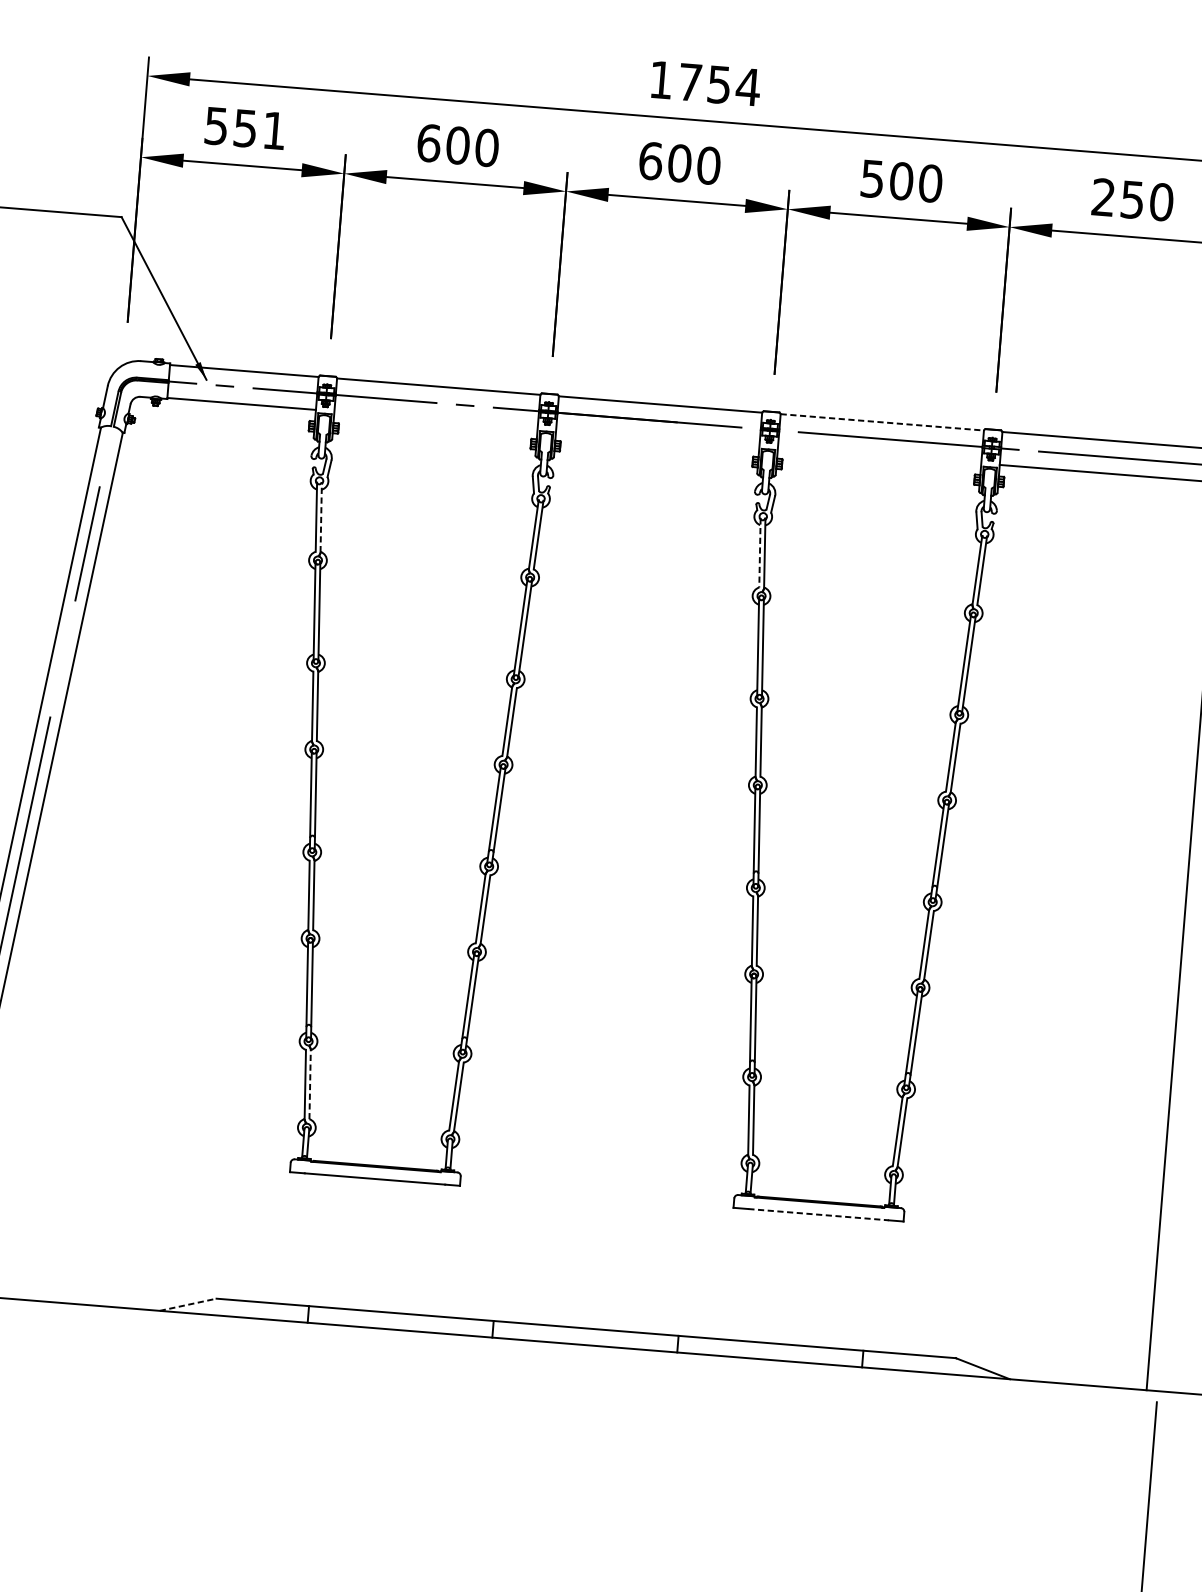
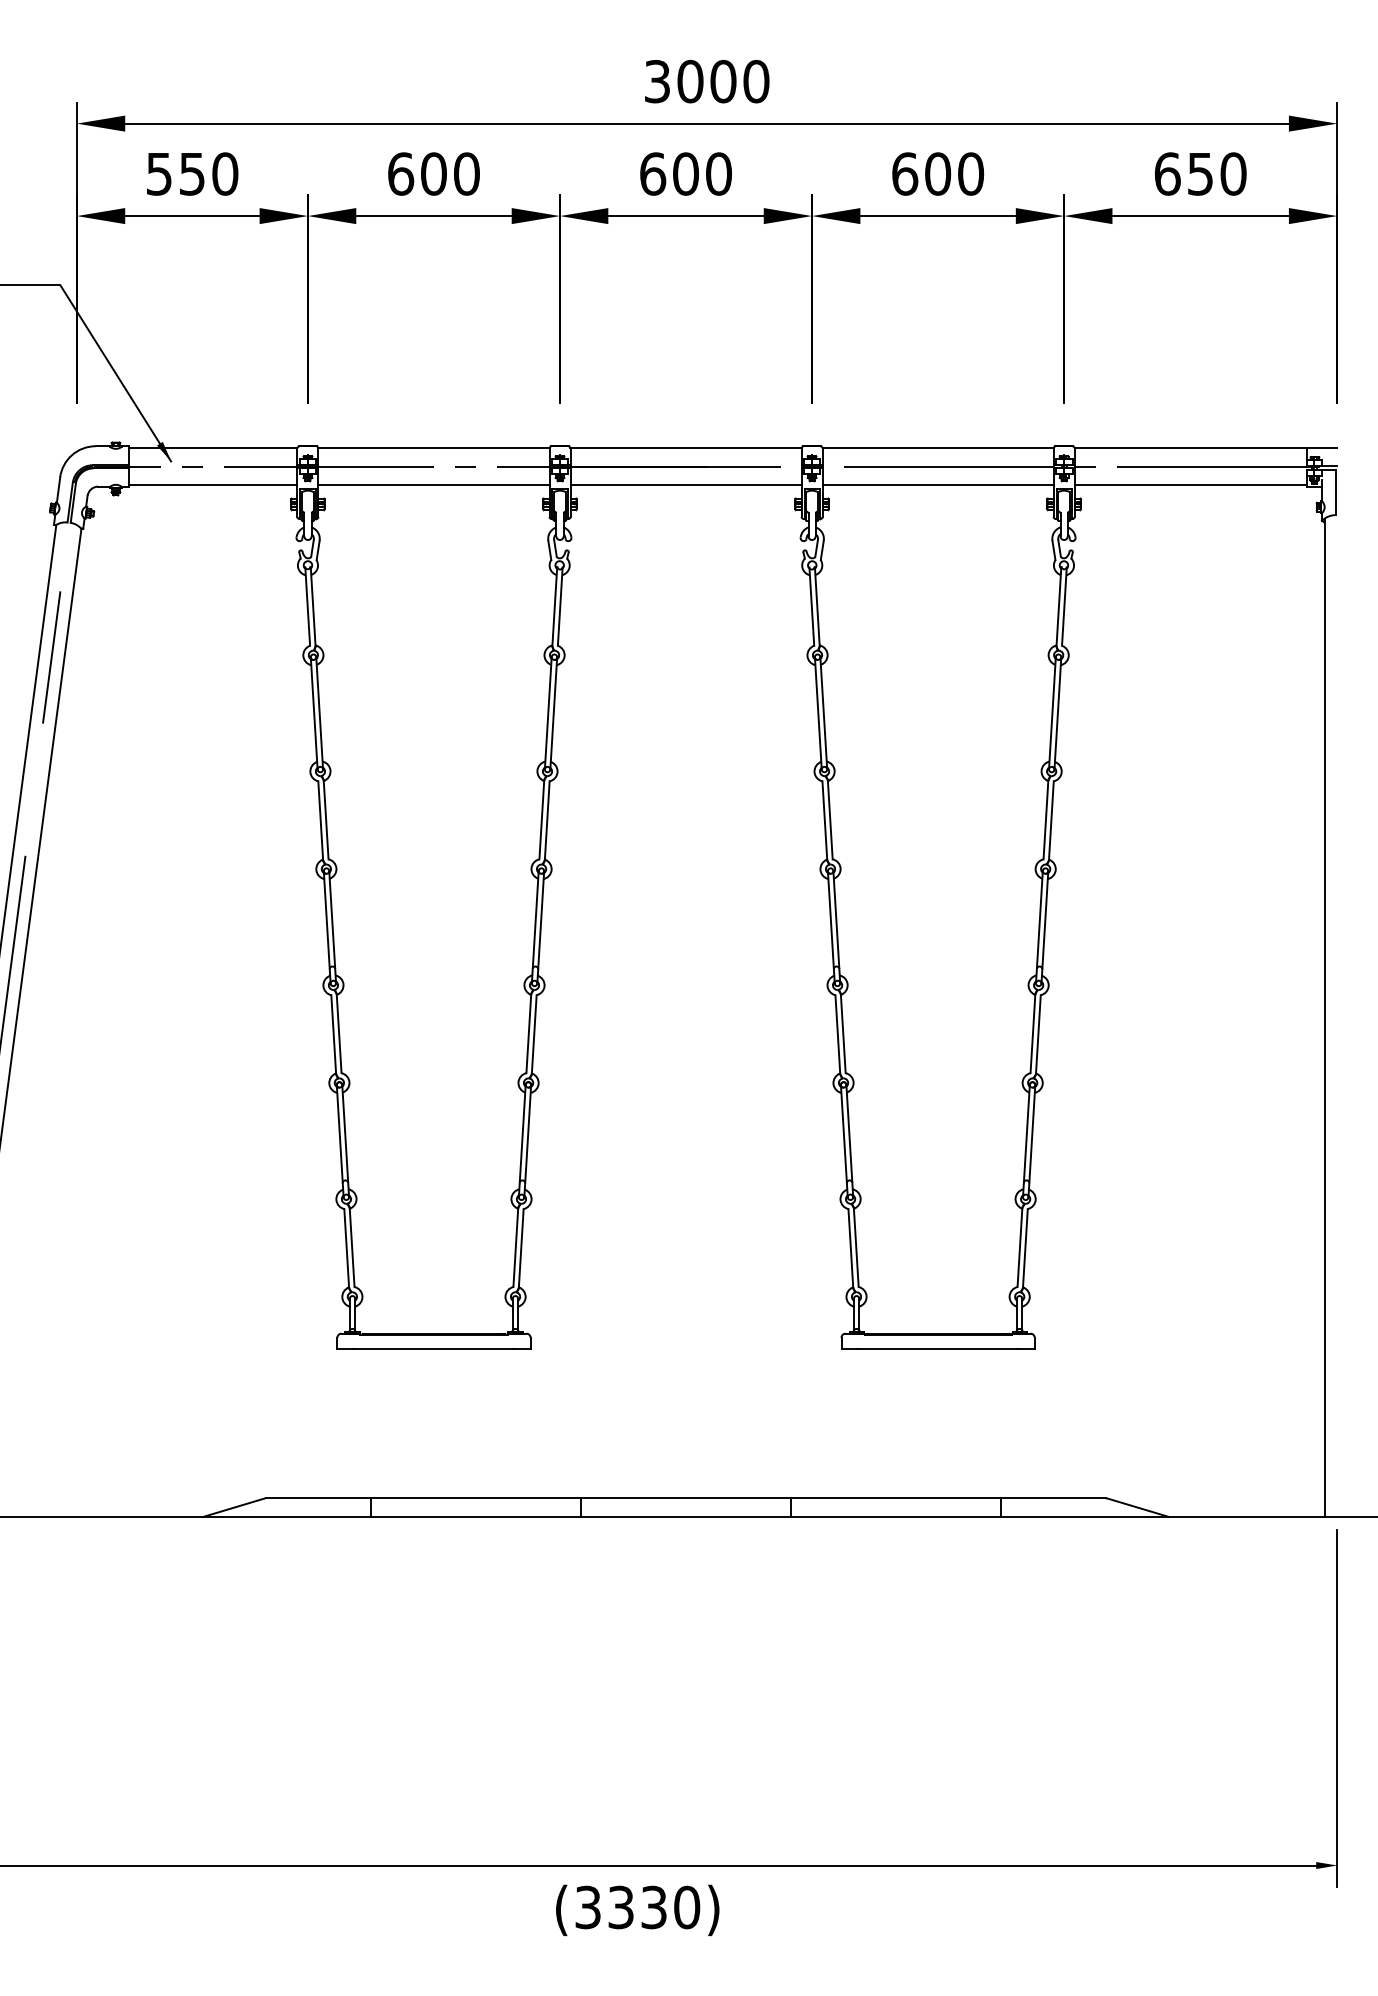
text: (705, 83) -> (707, 81), 1754 -> 3000
text: (274, 130) -> (225, 173), 551 -> 550
text: (873, 178) -> (905, 173), 500 -> 600
text: (1103, 197) -> (1167, 173), 250 -> 650
line: (435, 419) -> (433, 485), added
line: (882, 422) -> (938, 448), dashed -> solid
line: (657, 437) -> (685, 485), added
line: (879, 455) -> (937, 485), added
line: (321, 516) -> (313, 605), dashed -> solid
line: (759, 553) -> (811, 607), dashed -> solid
line: (310, 1084) -> (352, 1247), dashed -> solid
line: (818, 1214) -> (938, 1348), dashed -> solid
line: (188, 1304) -> (234, 1507), dashed -> solid

